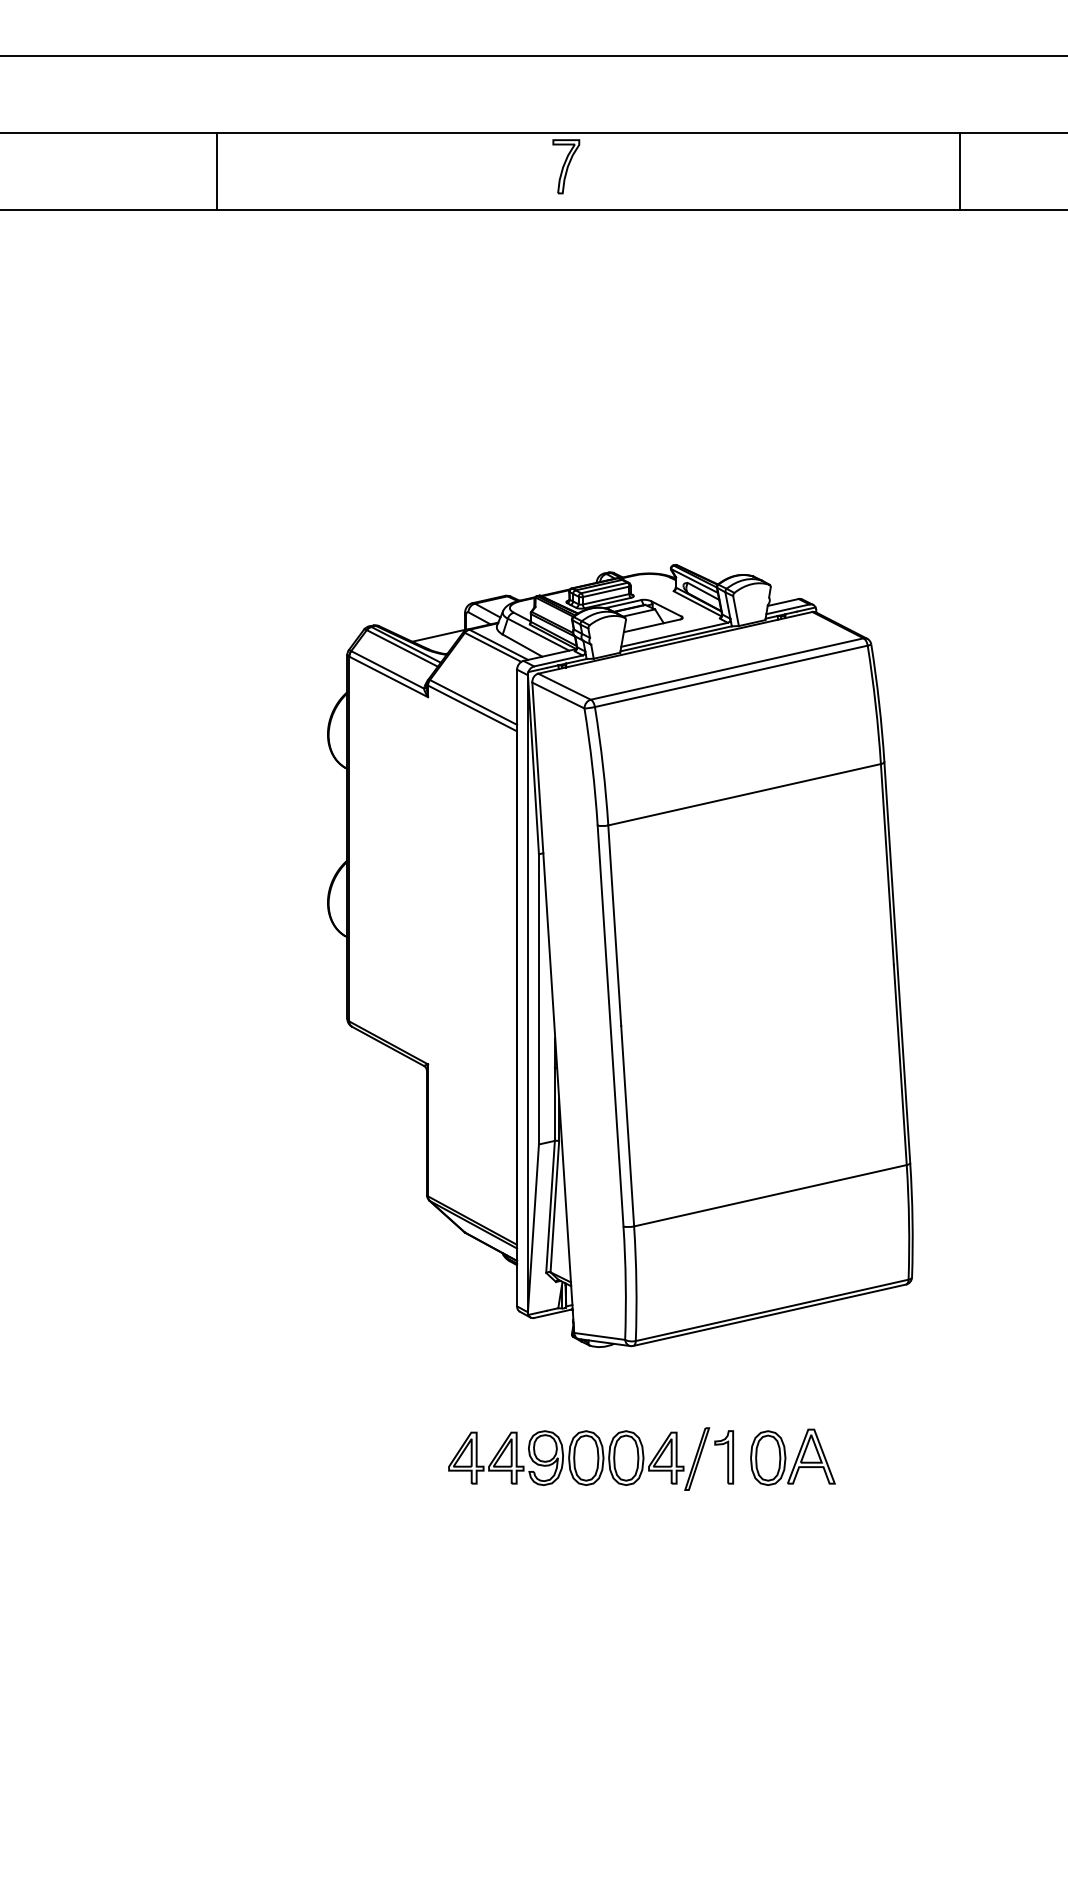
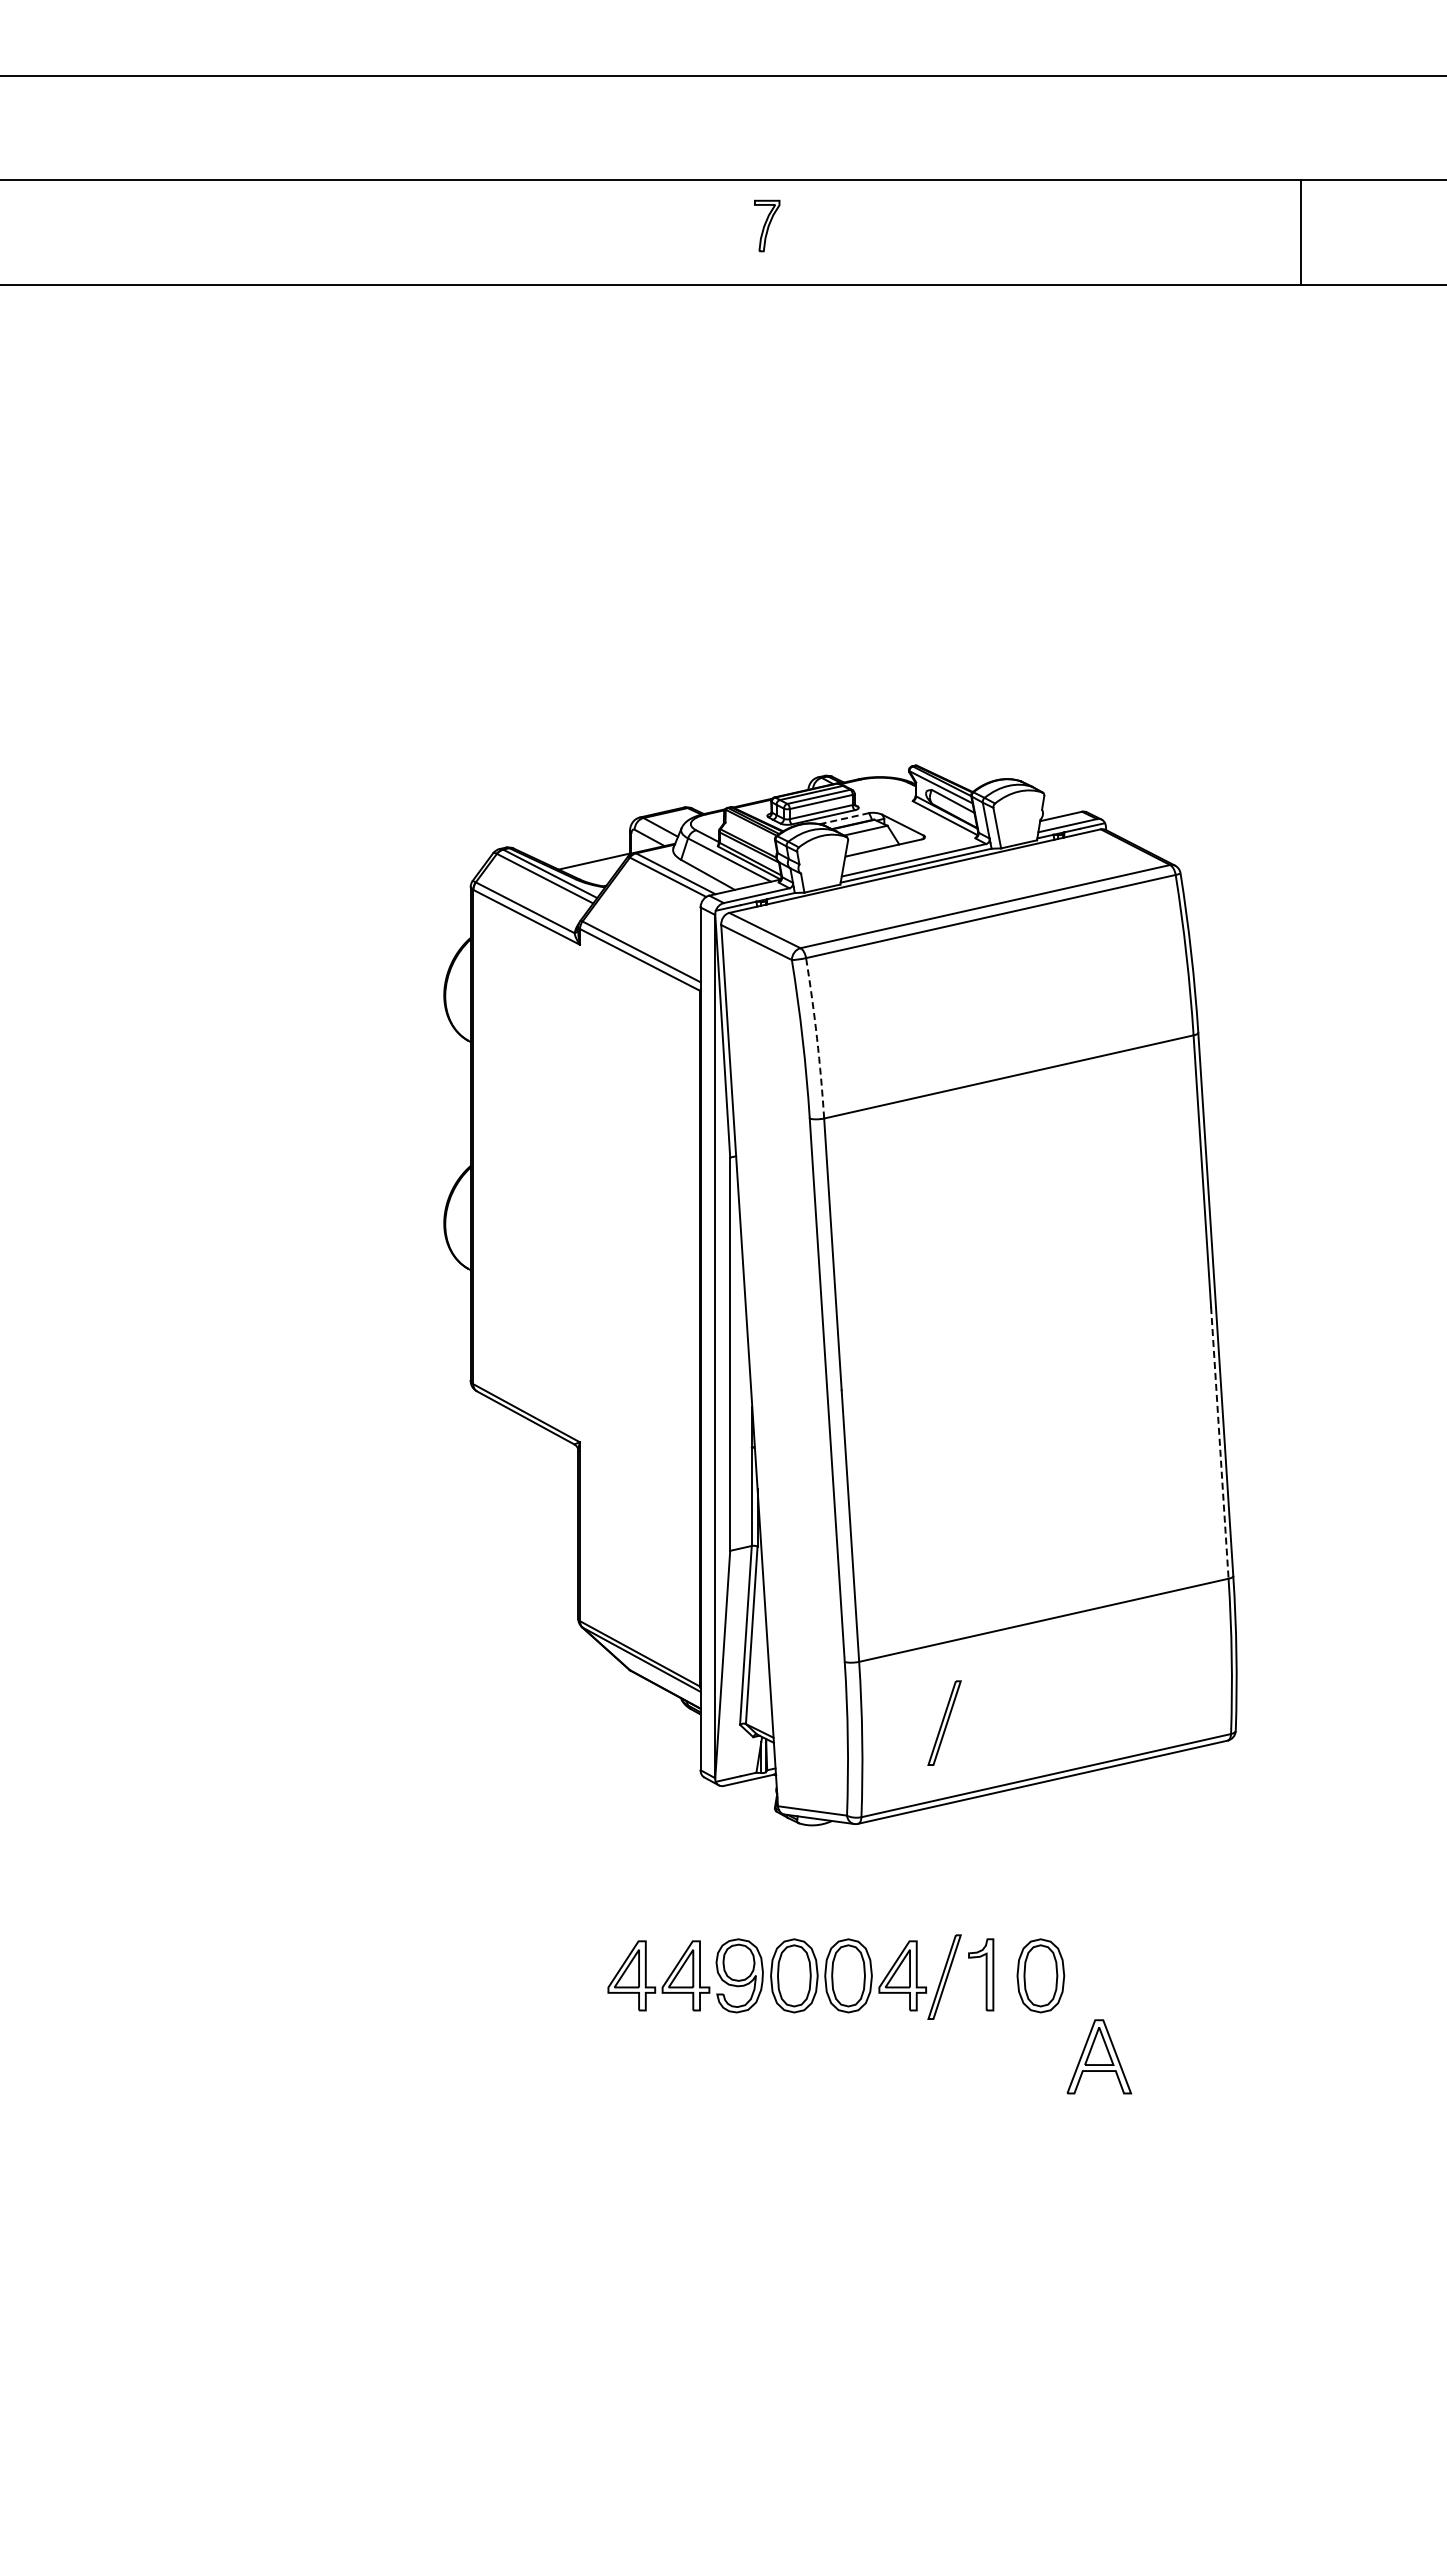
part: (565, 166) -> (766, 225), size x0.7
line: (216, 171) -> (293, 232), removed
line: (623, 604) -> (844, 818), solid -> dashed
arc: (603, 766) -> (817, 1038), solid -> dashed
line: (900, 1065) -> (1219, 1443), solid -> dashed
part: (697, 1271) -> (944, 1722), added
part: (811, 1456) -> (1099, 2056), moved

